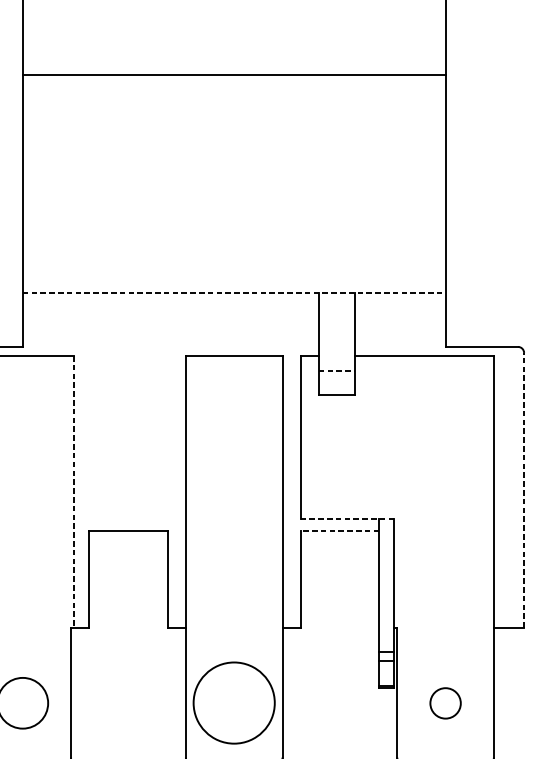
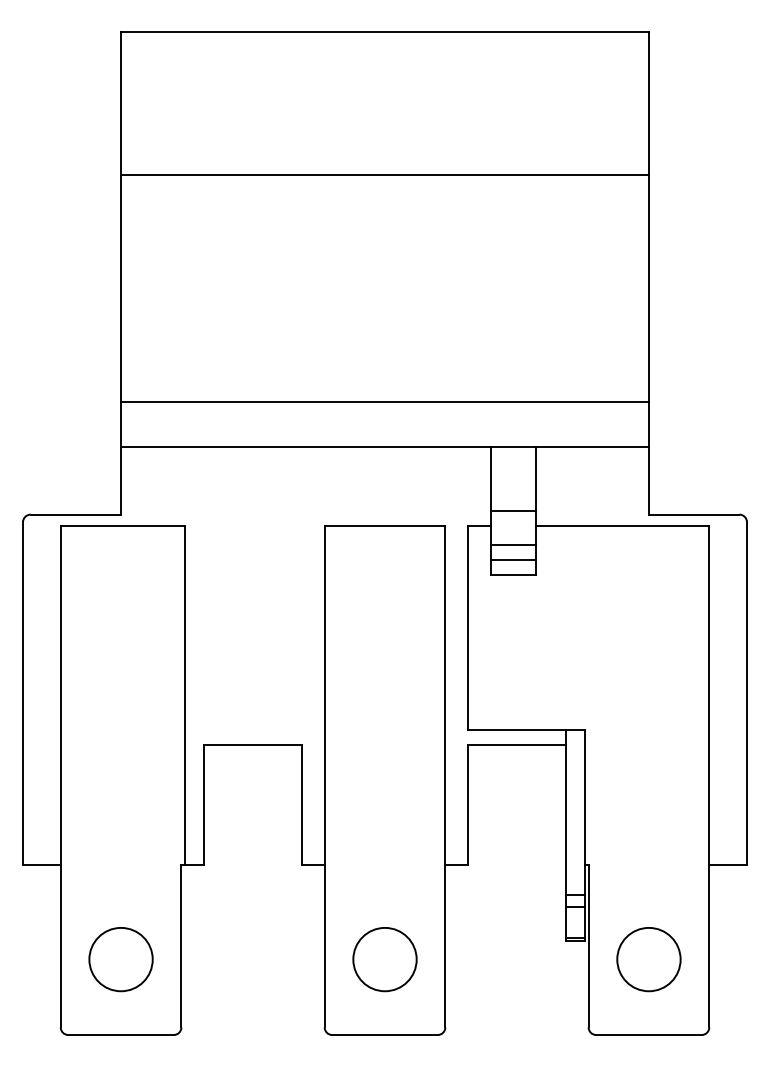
line: (233, 256) -> (384, 401), added
line: (234, 292) -> (385, 446), dashed -> solid
line: (336, 343) -> (512, 510), added
line: (337, 370) -> (513, 544), dashed -> solid
line: (336, 382) -> (512, 559), added
line: (523, 490) -> (746, 693), dashed -> solid
line: (74, 491) -> (185, 695), dashed -> solid
line: (346, 518) -> (525, 729), dashed -> solid
line: (339, 531) -> (516, 744), dashed -> solid
circle: (233, 703) -> (384, 959), size x0.62
circle: (445, 703) -> (648, 959), size x1.67

